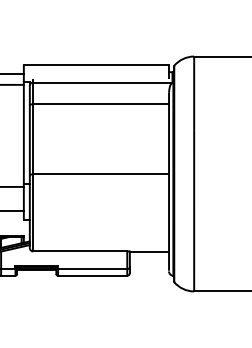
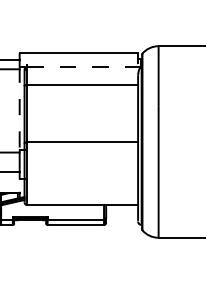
line: (102, 82) -> (83, 67), solid -> dashed
line: (23, 133) -> (19, 108), solid -> dashed

